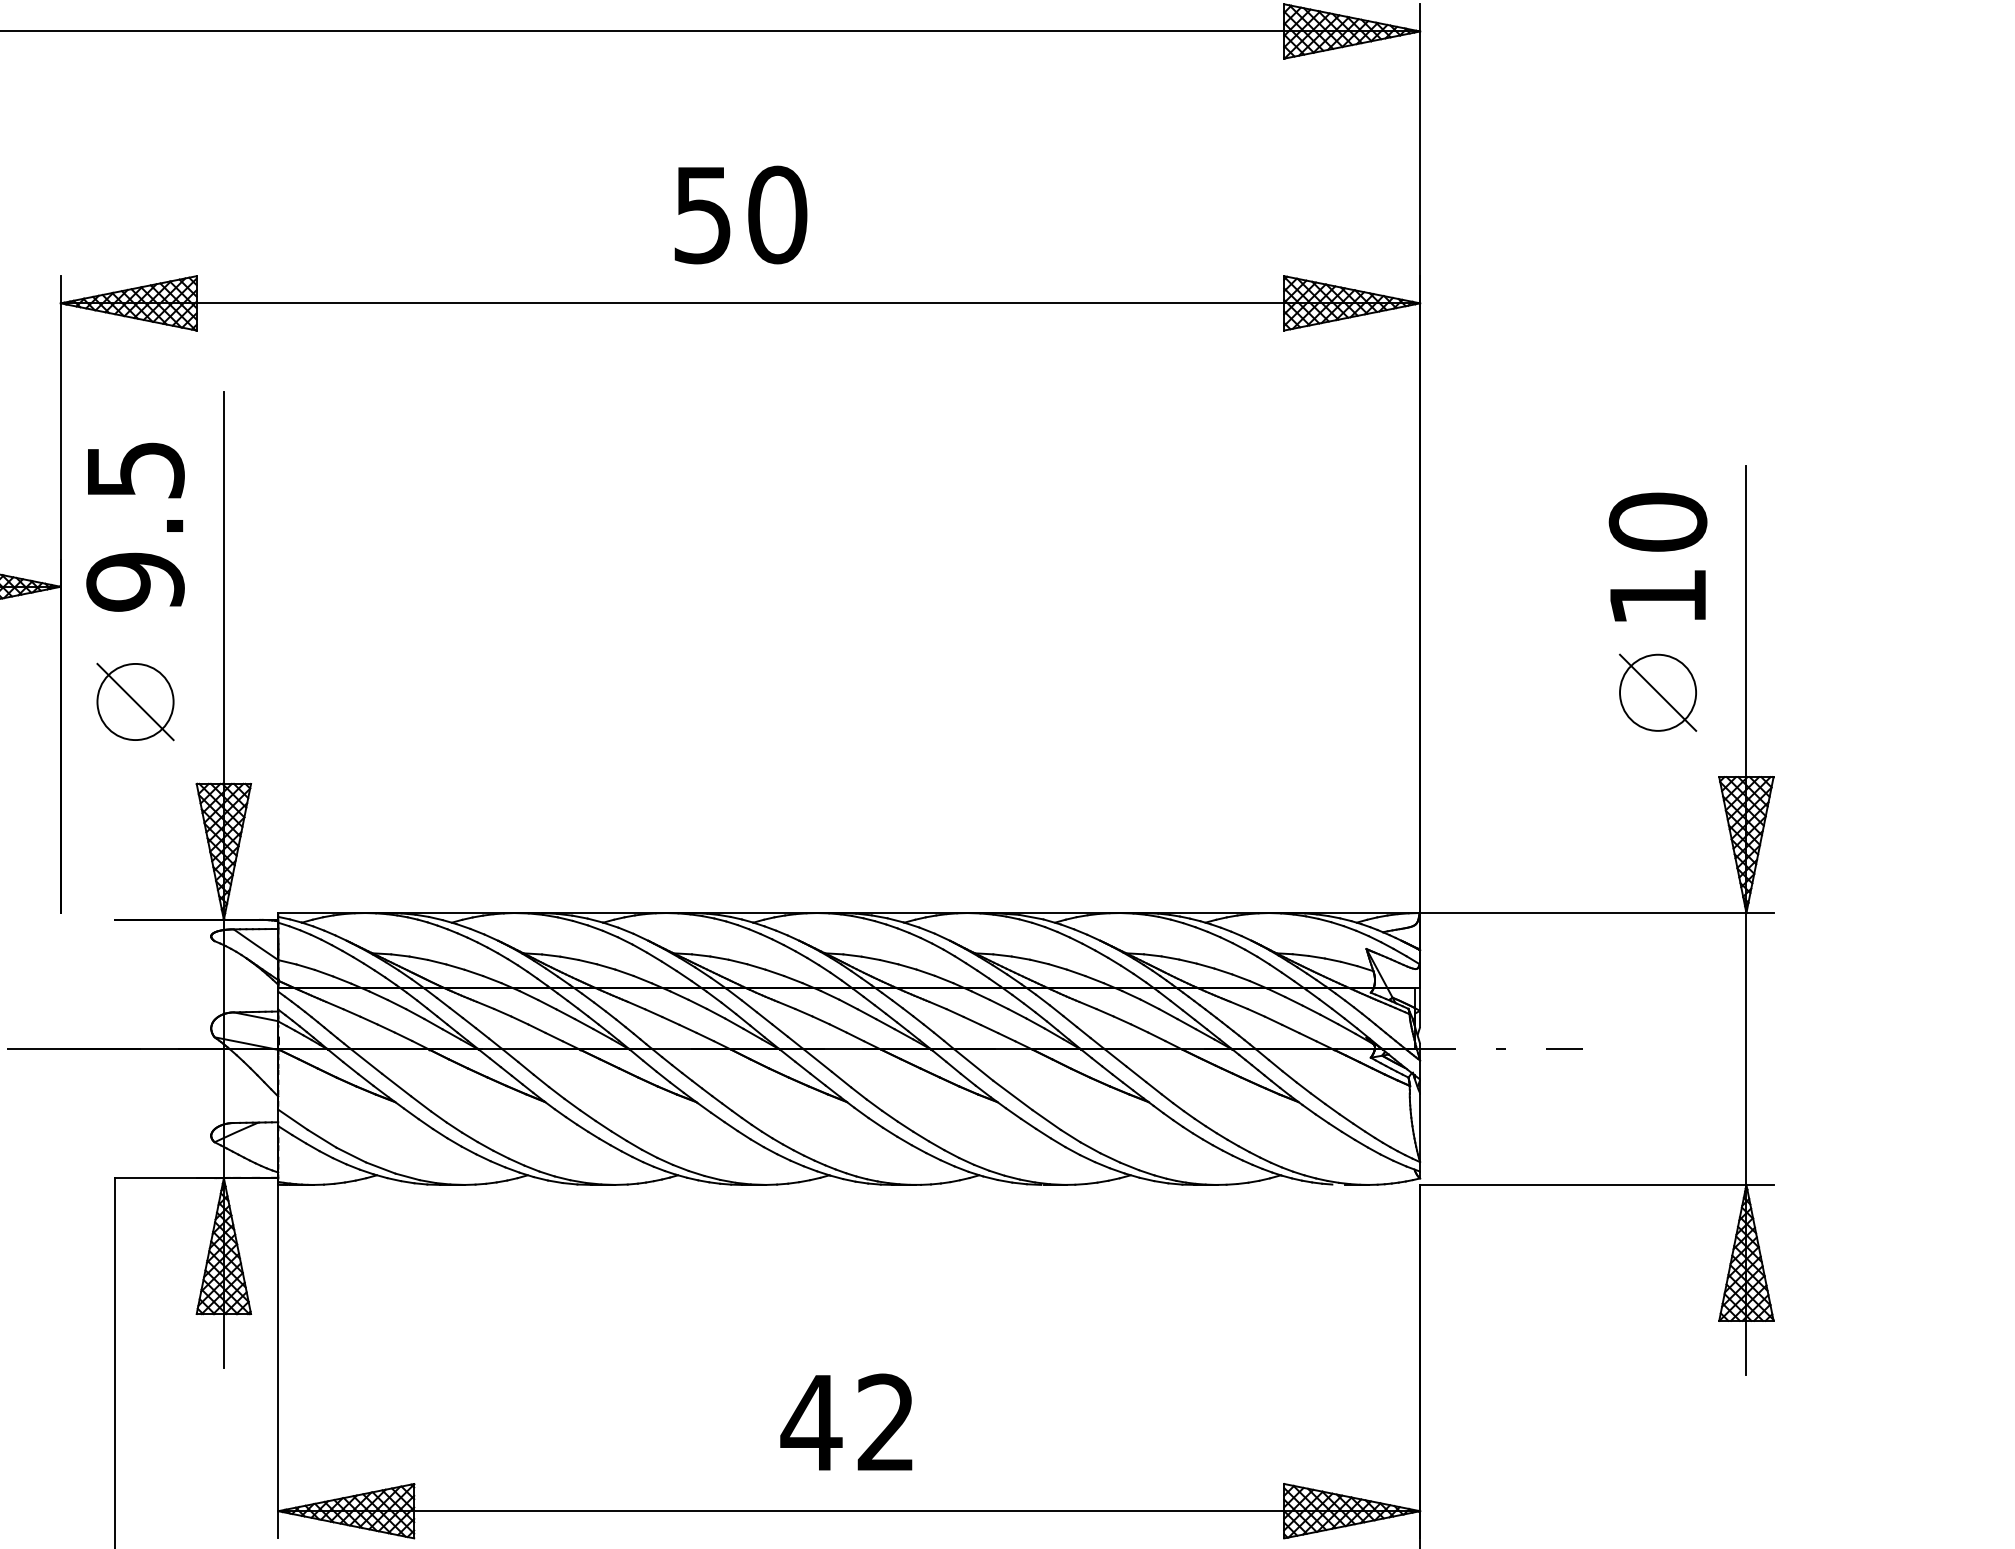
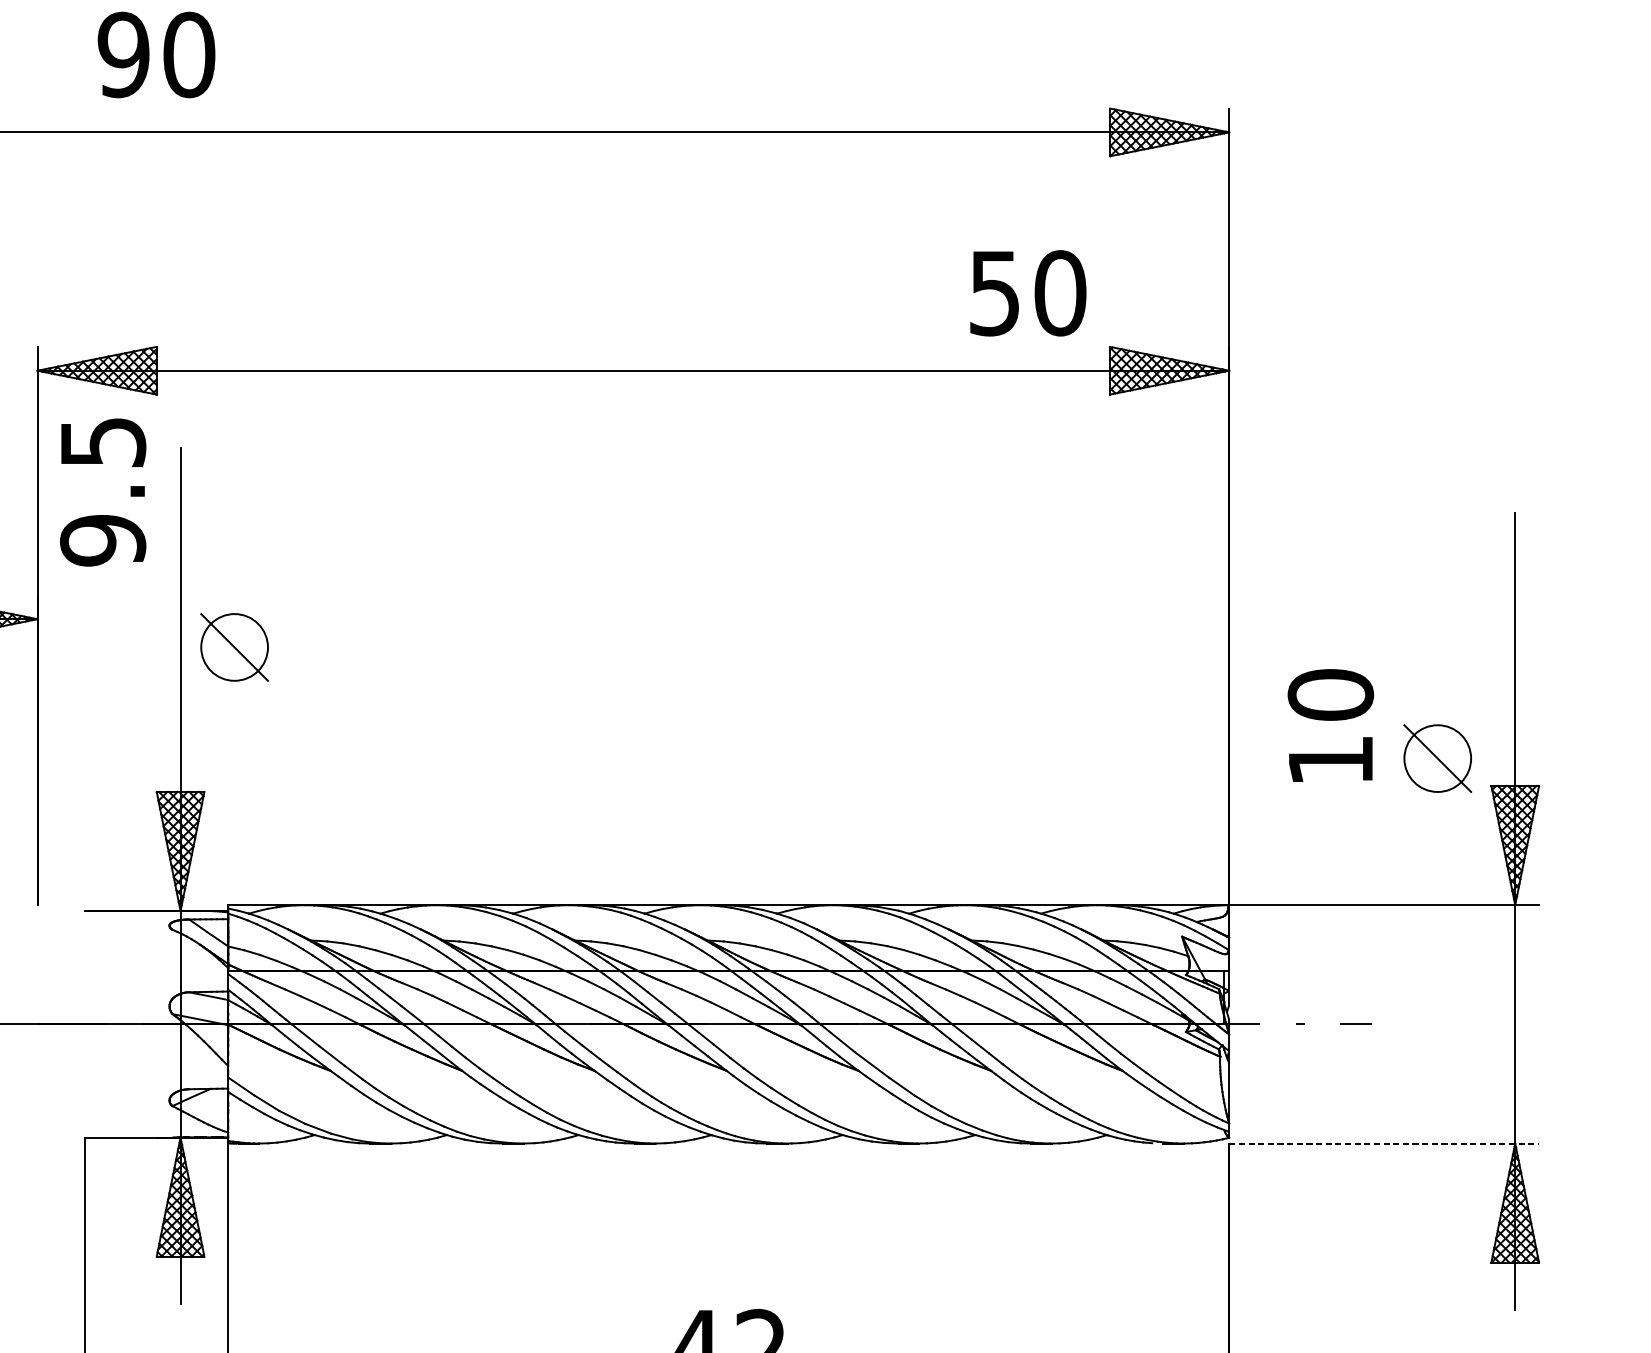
text: (740, 214) -> (1027, 292), moved
text: (135, 526) -> (103, 491), moved
text: (1657, 556) -> (1330, 725), moved
part: (1658, 692) -> (1438, 758), moved
part: (135, 701) -> (234, 647), moved
line: (1596, 1184) -> (1383, 1143), solid -> dashed

